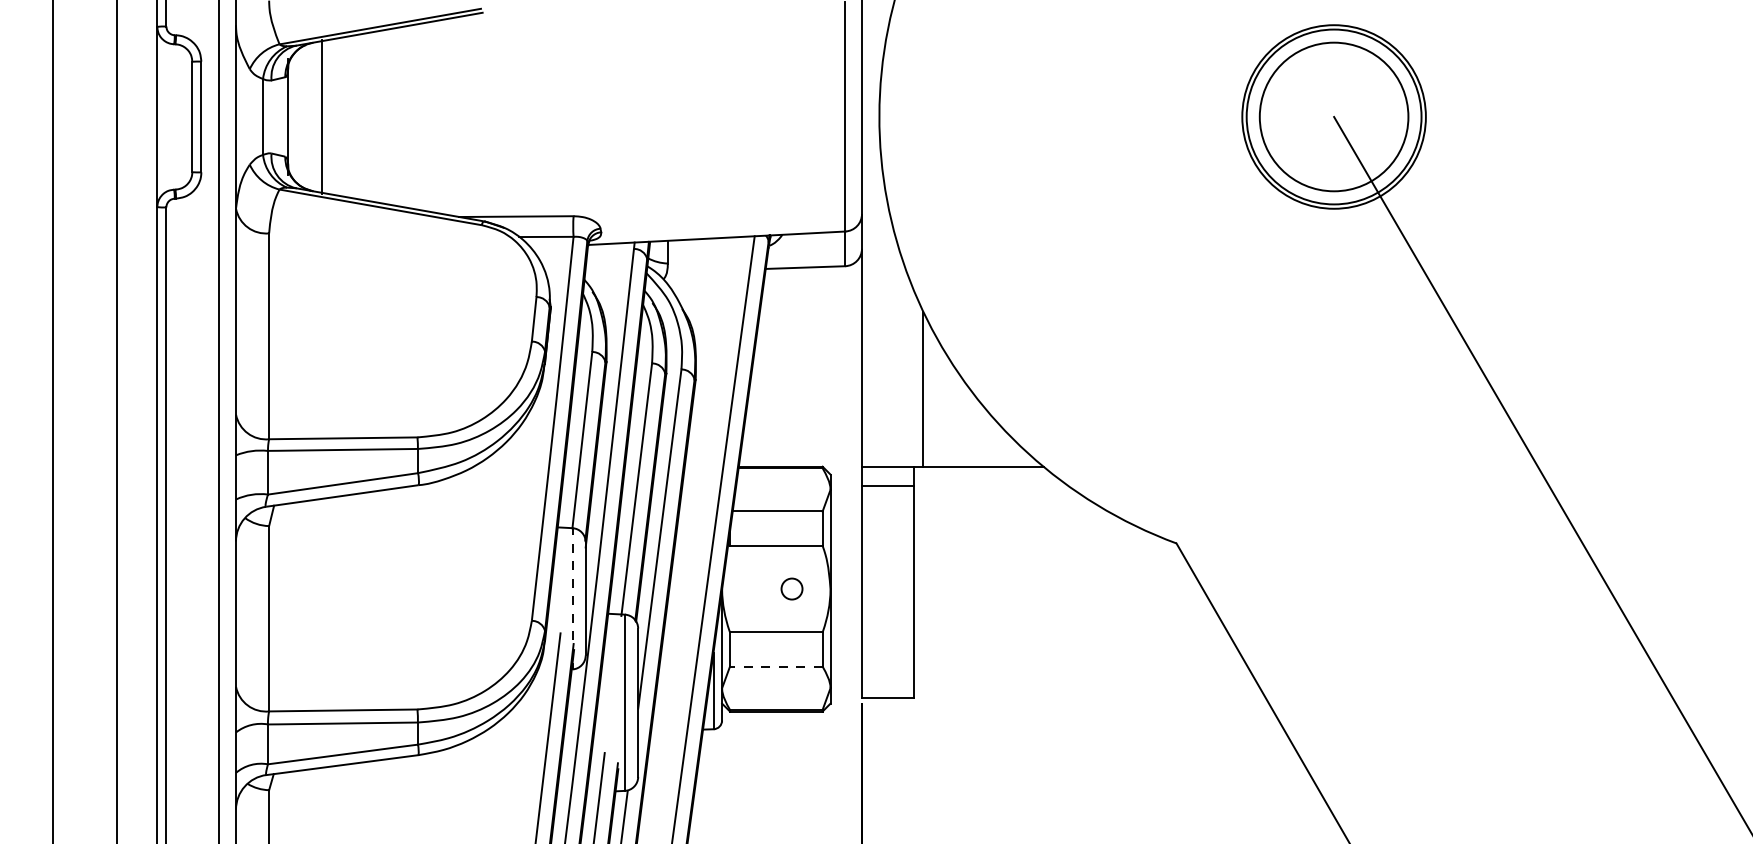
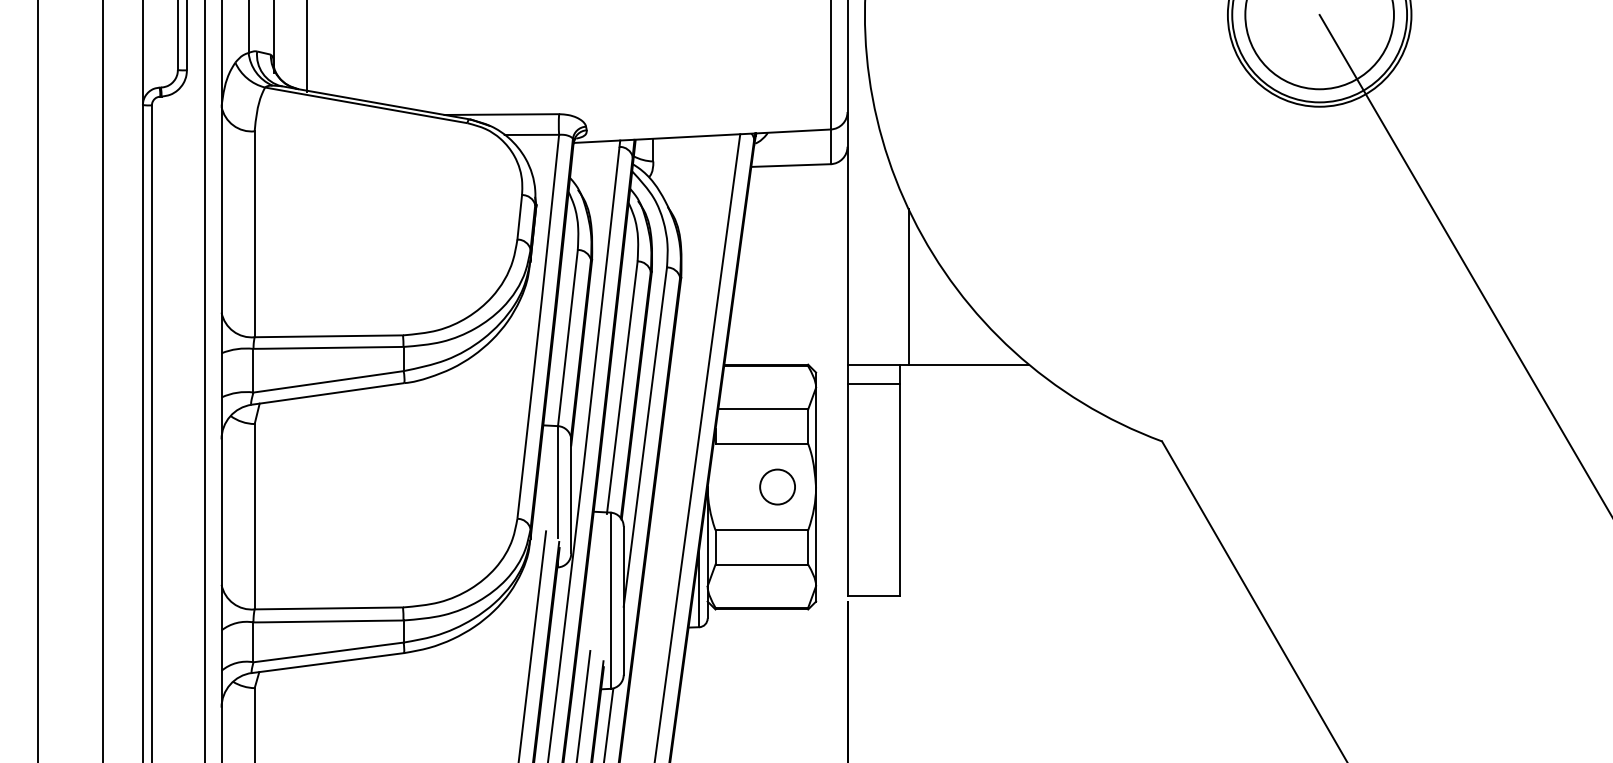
line: (572, 584) -> (558, 482), dashed -> solid
circle: (791, 588) -> (777, 486), size x1.67
line: (775, 666) -> (761, 564), dashed -> solid

